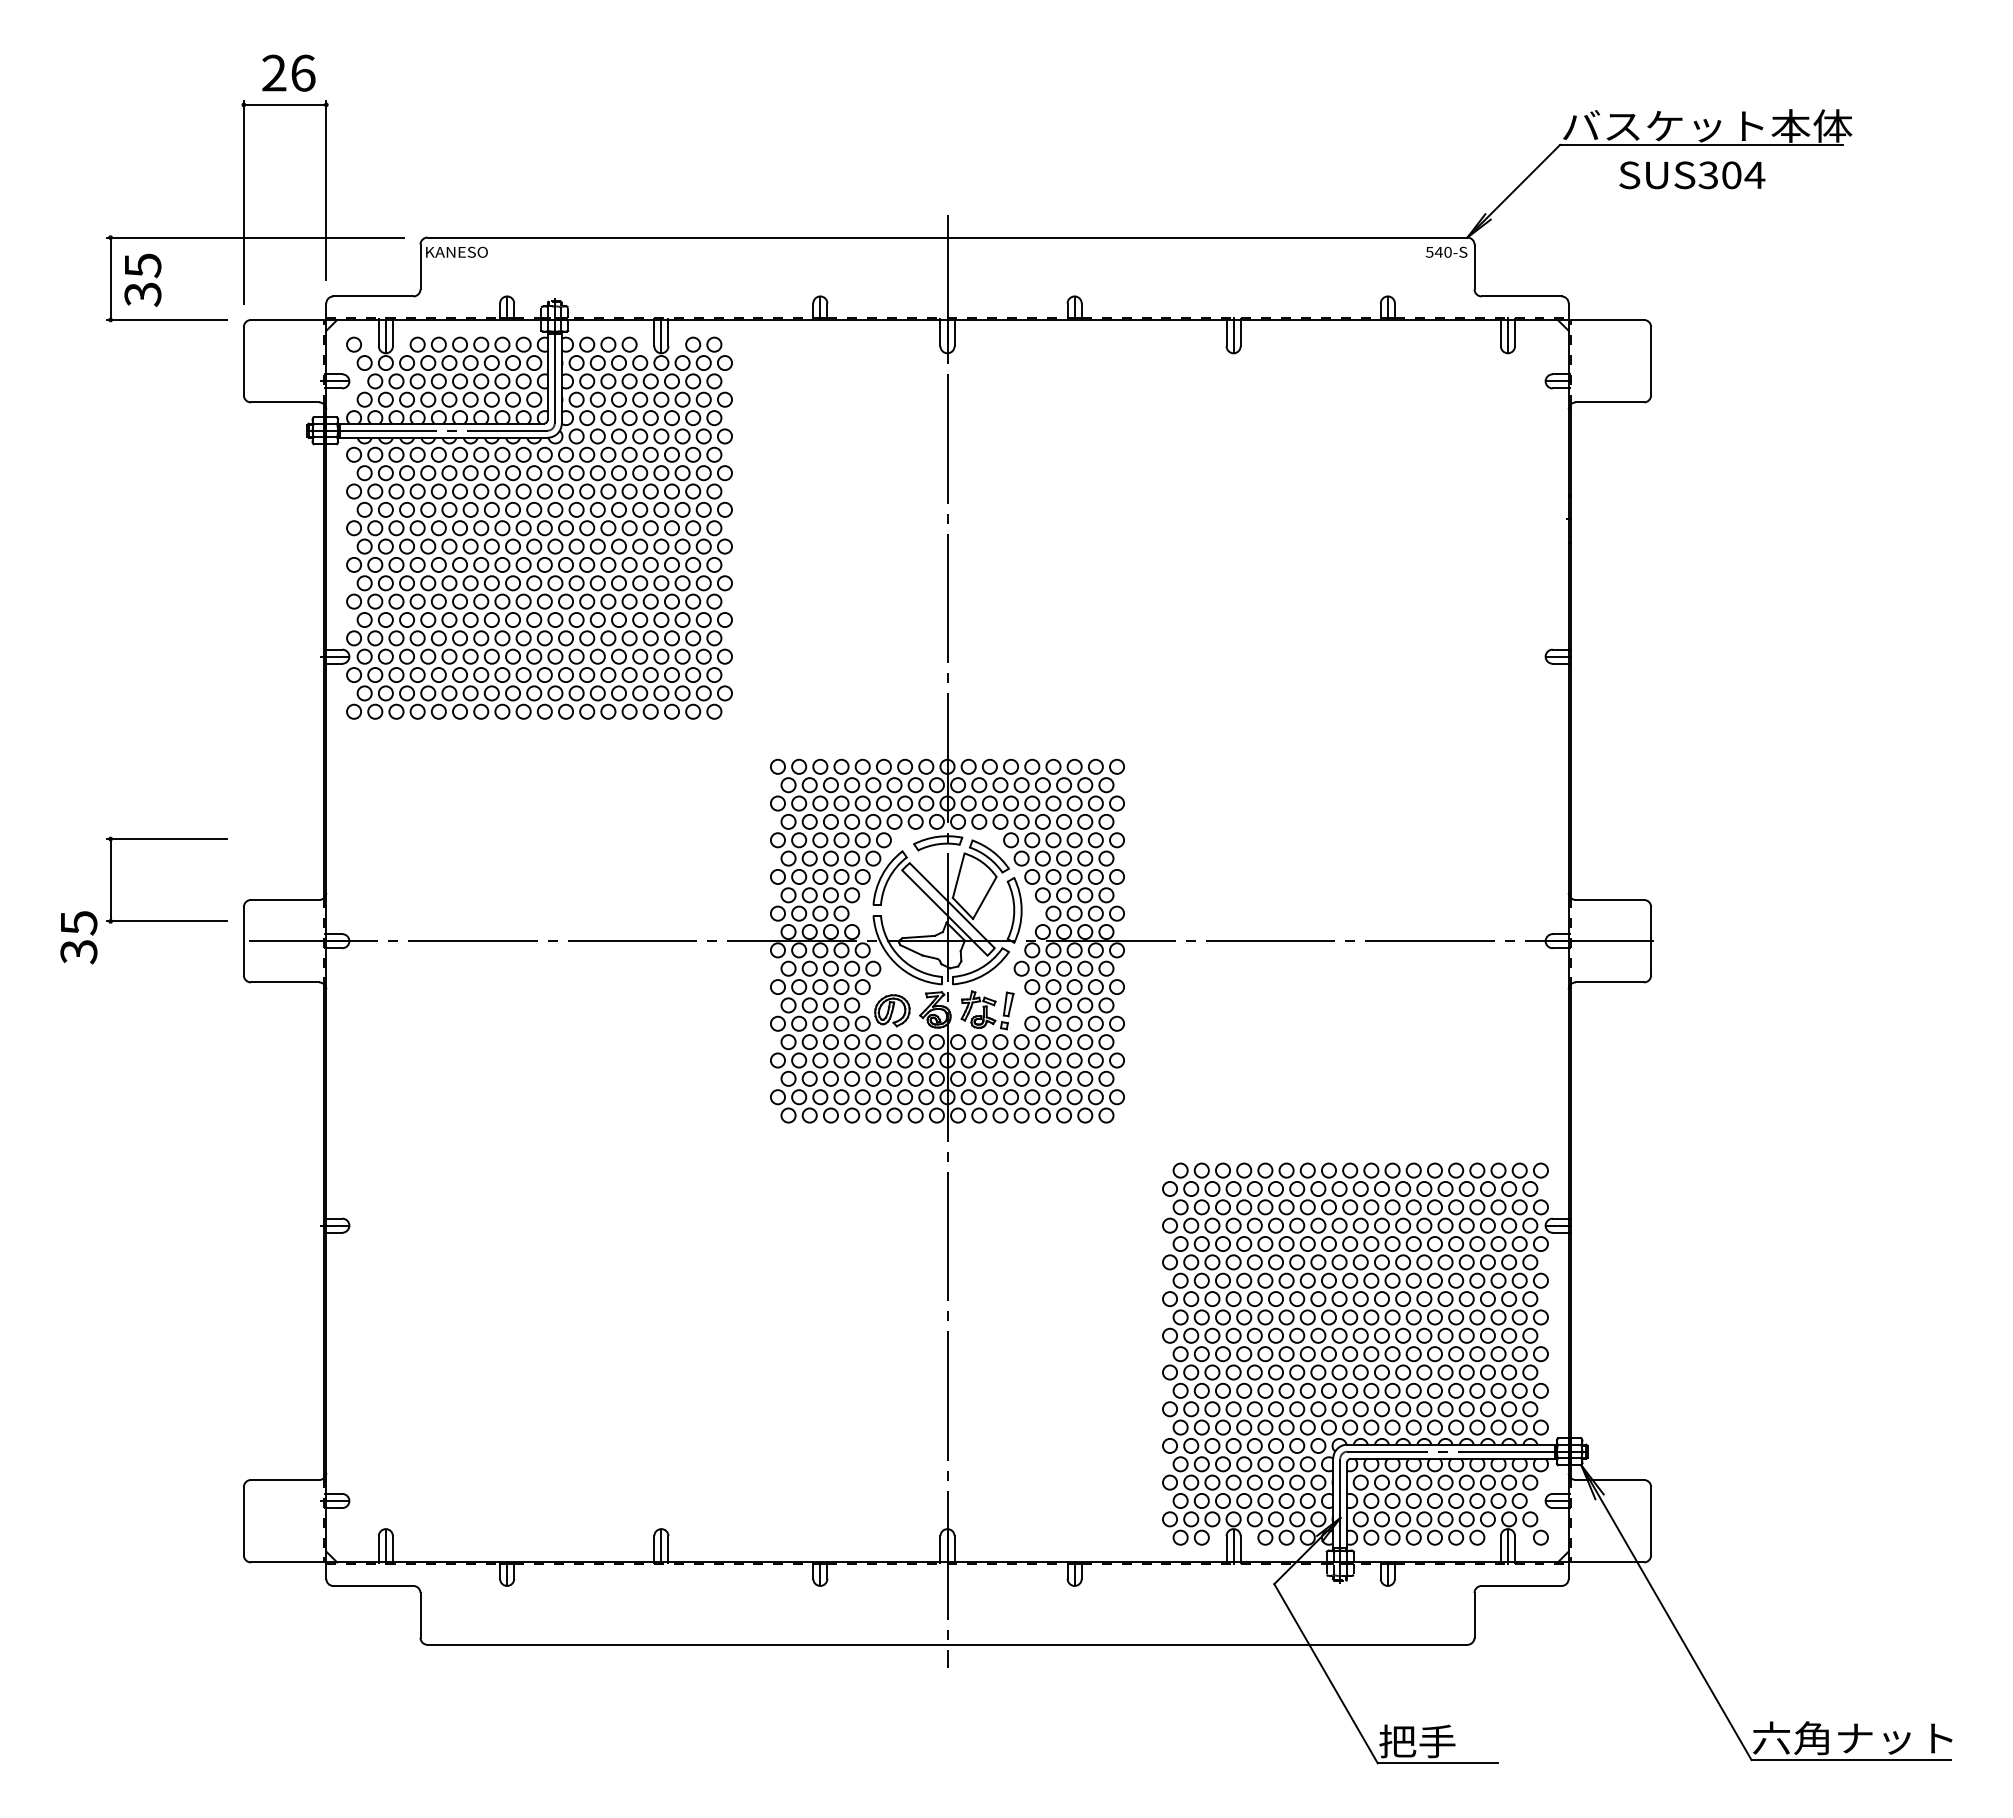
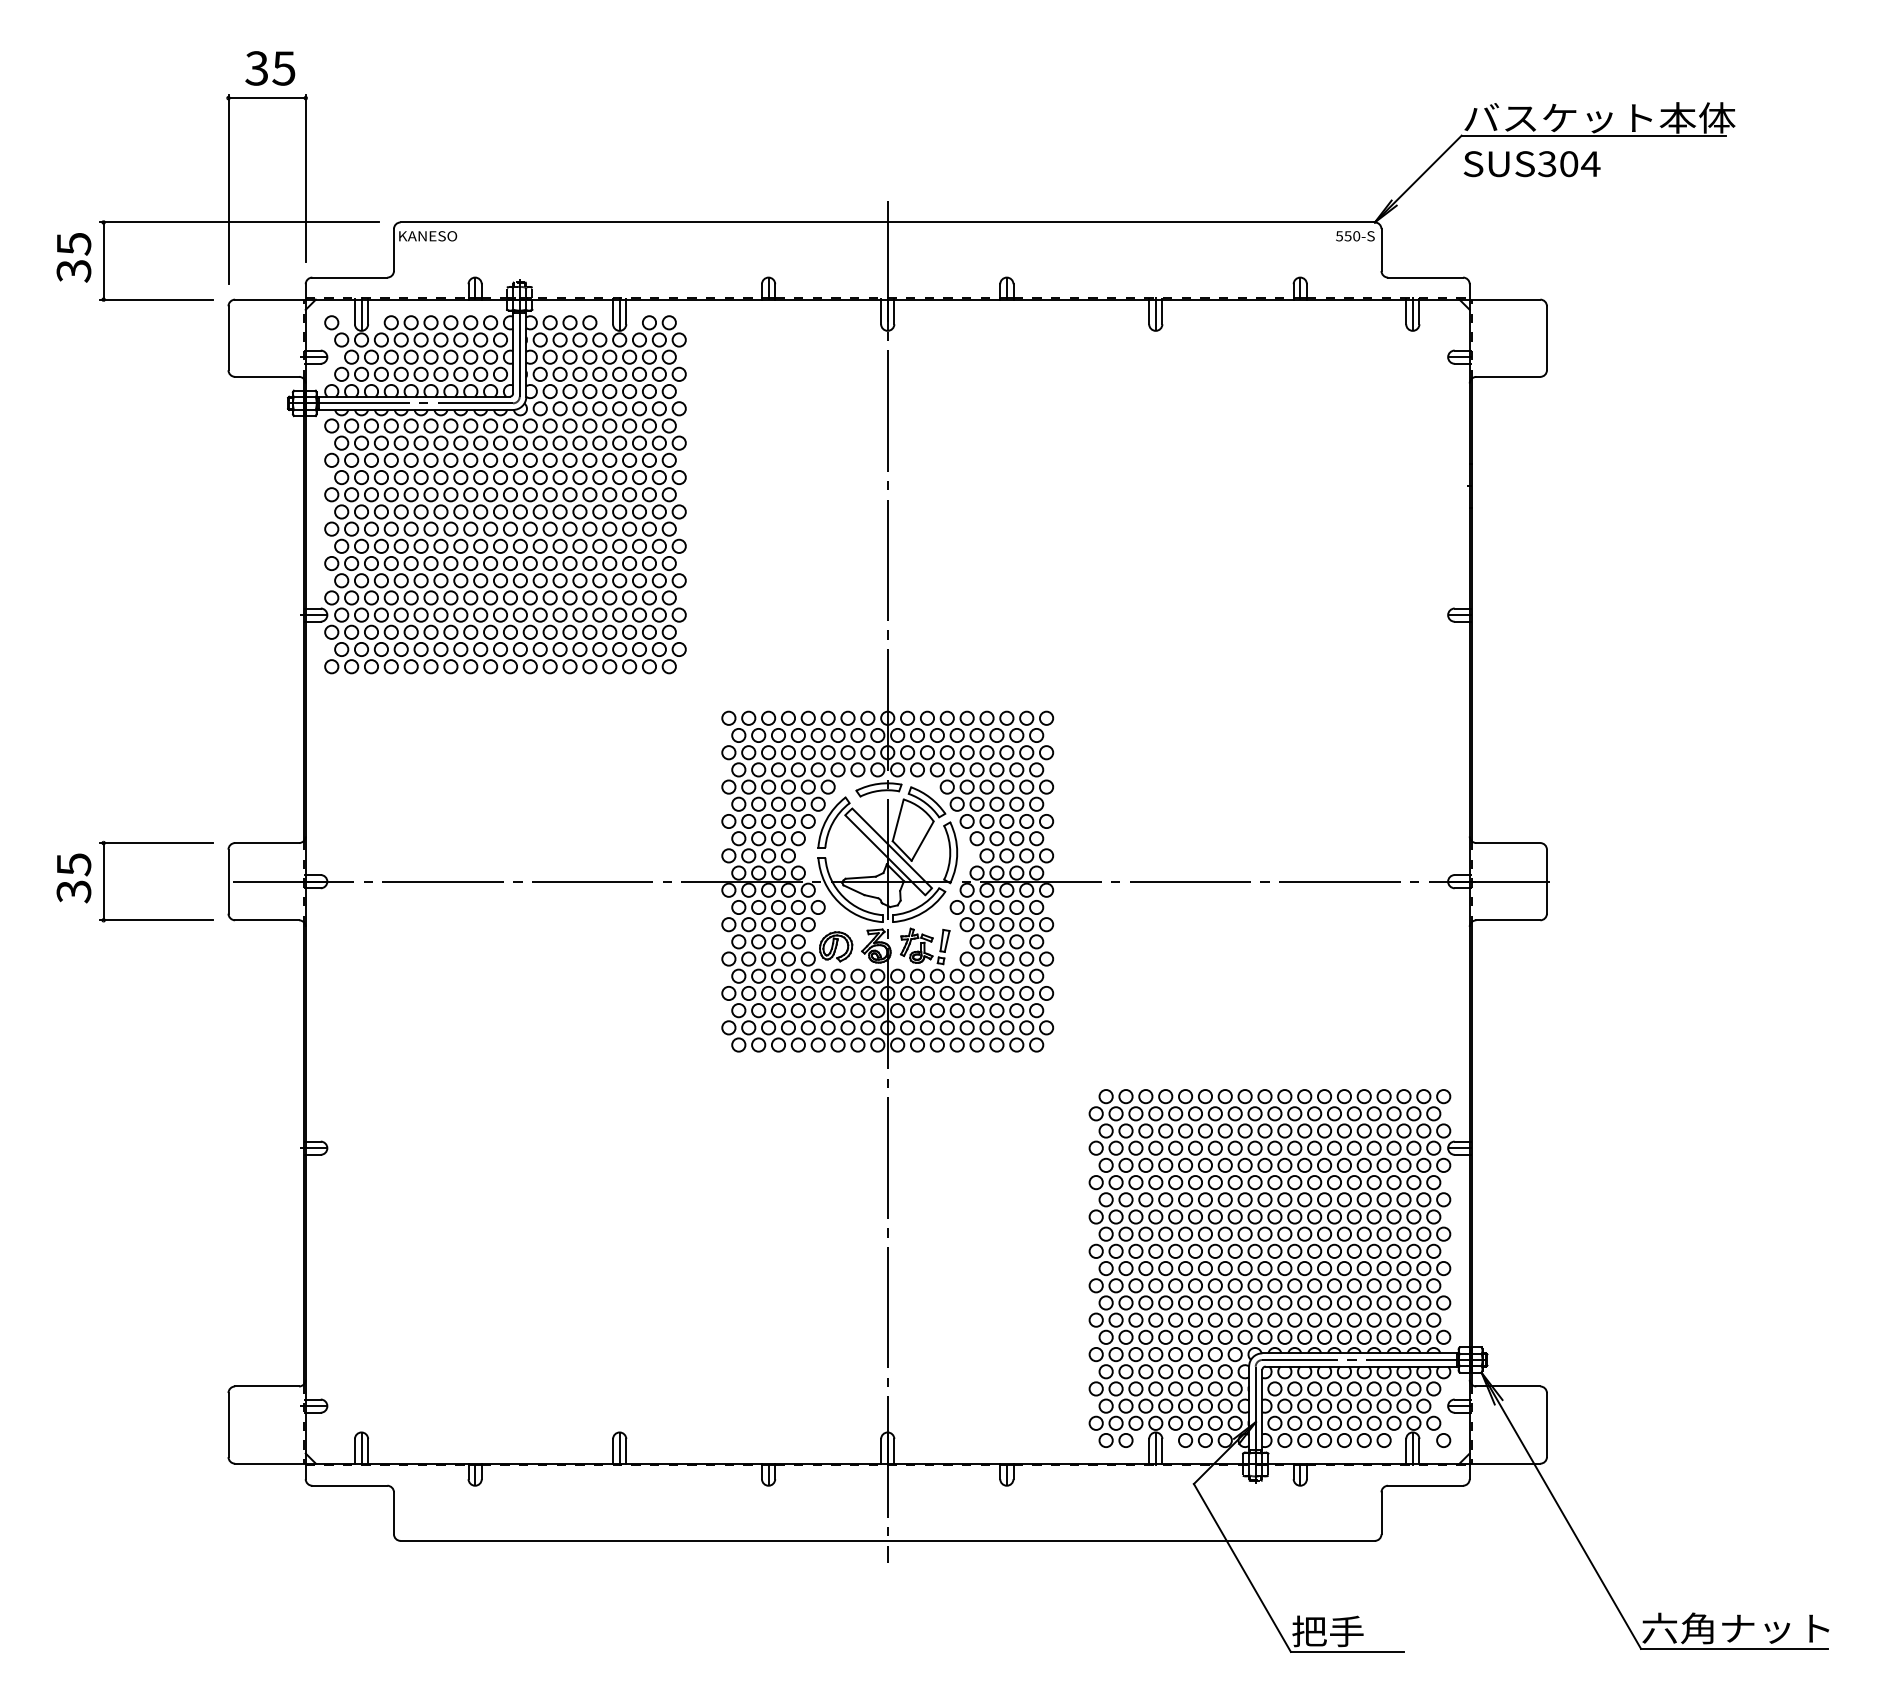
text: (288, 72) -> (270, 67), 26 -> 35
text: (1692, 175) -> (1532, 164), moved
text: (1438, 252) -> (1347, 236), 540-S -> 550-S
text: (142, 279) -> (73, 257), moved
part: (166, 839) -> (156, 843), moved

